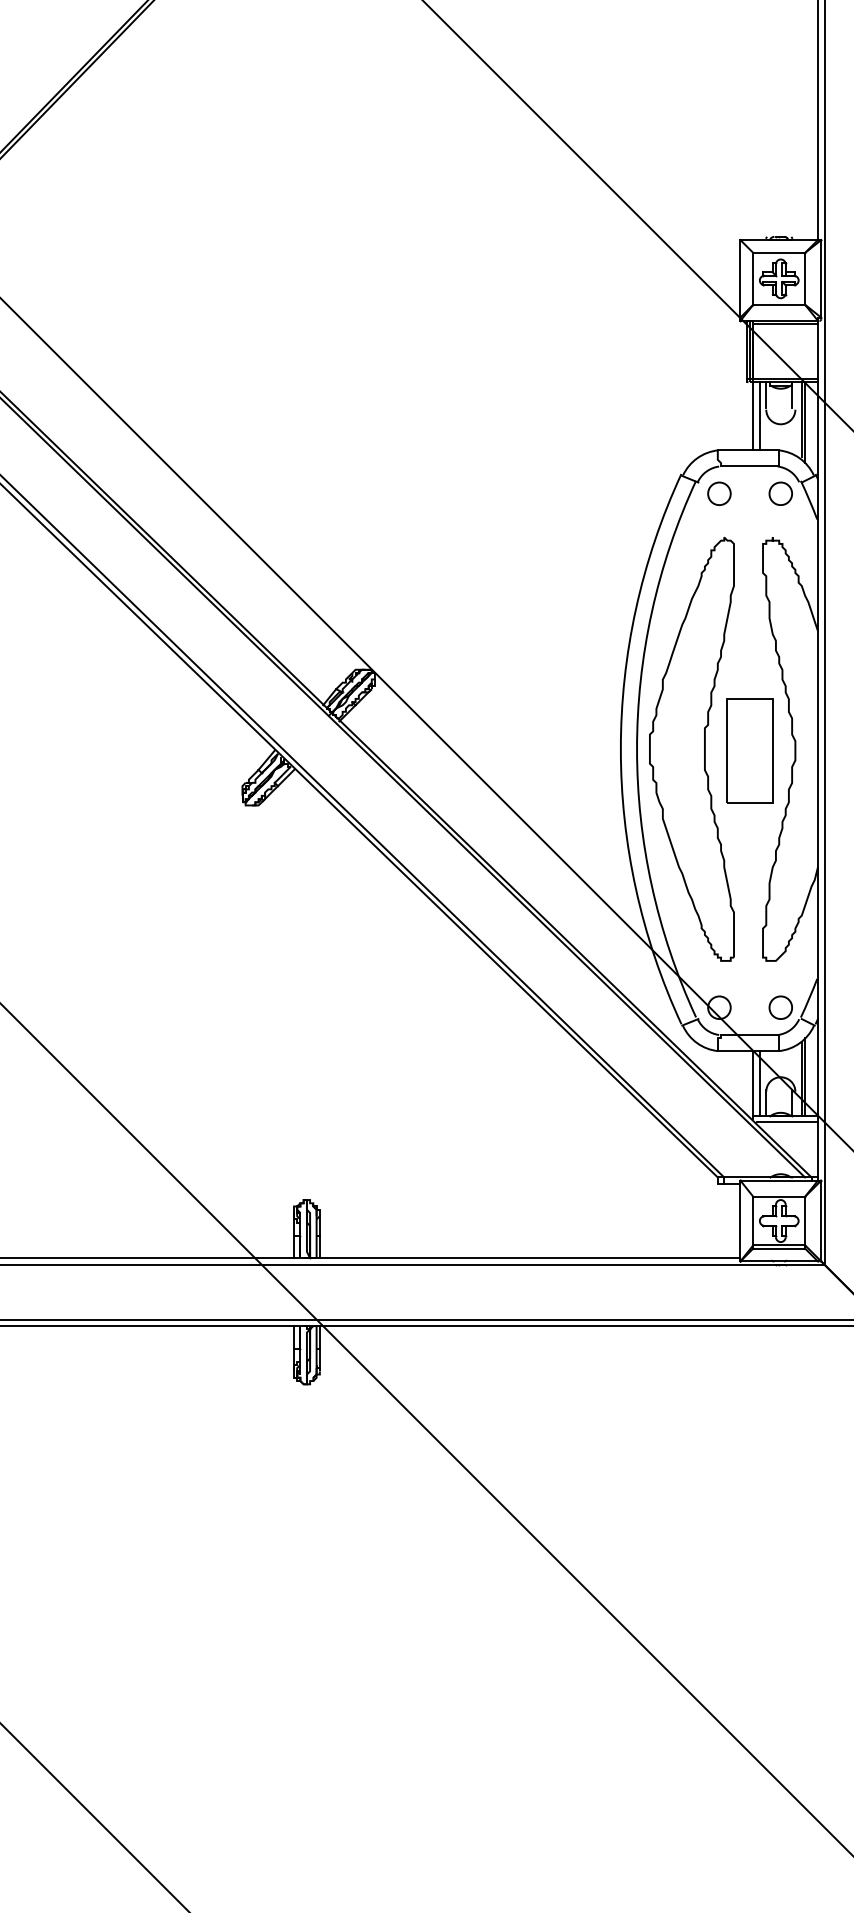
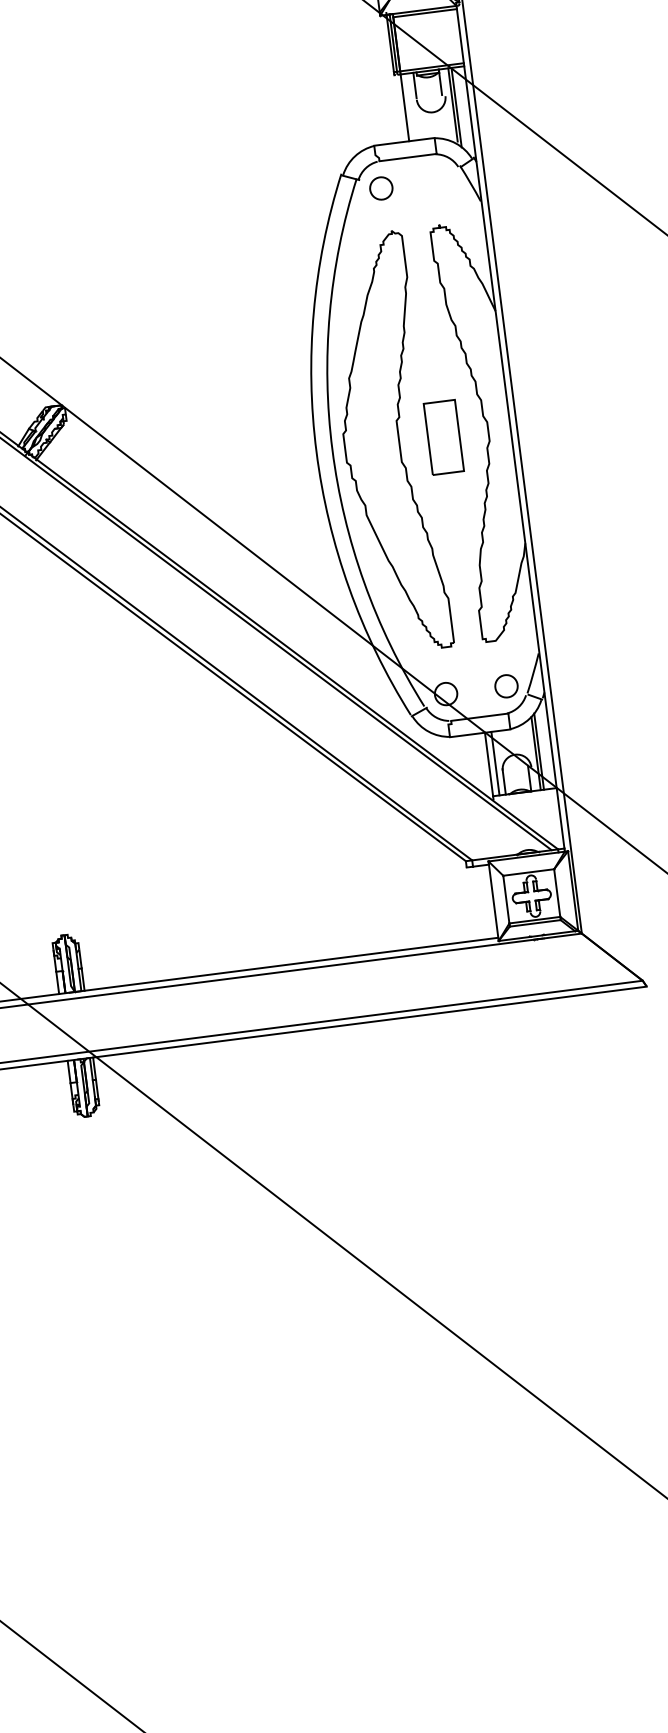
line: (759, 416) -> (411, 107), removed
part: (780, 493) -> (441, 180), removed
part: (749, 750) -> (443, 437), size x0.7
line: (786, 1122) -> (526, 798), removed

